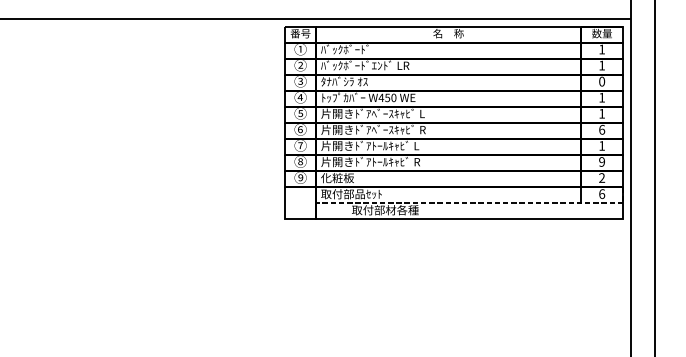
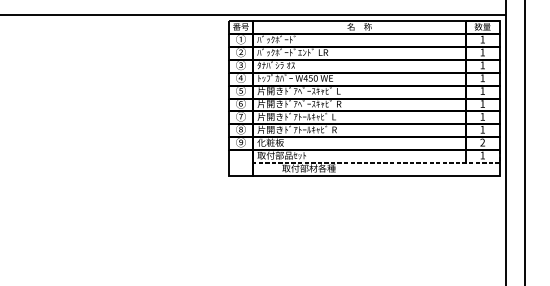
text: (602, 81) -> (483, 65), 0 -> 1
text: (602, 129) -> (483, 103), 6 -> 1
text: (601, 161) -> (482, 129), 9 -> 1
text: (602, 194) -> (483, 155), 6 -> 1

